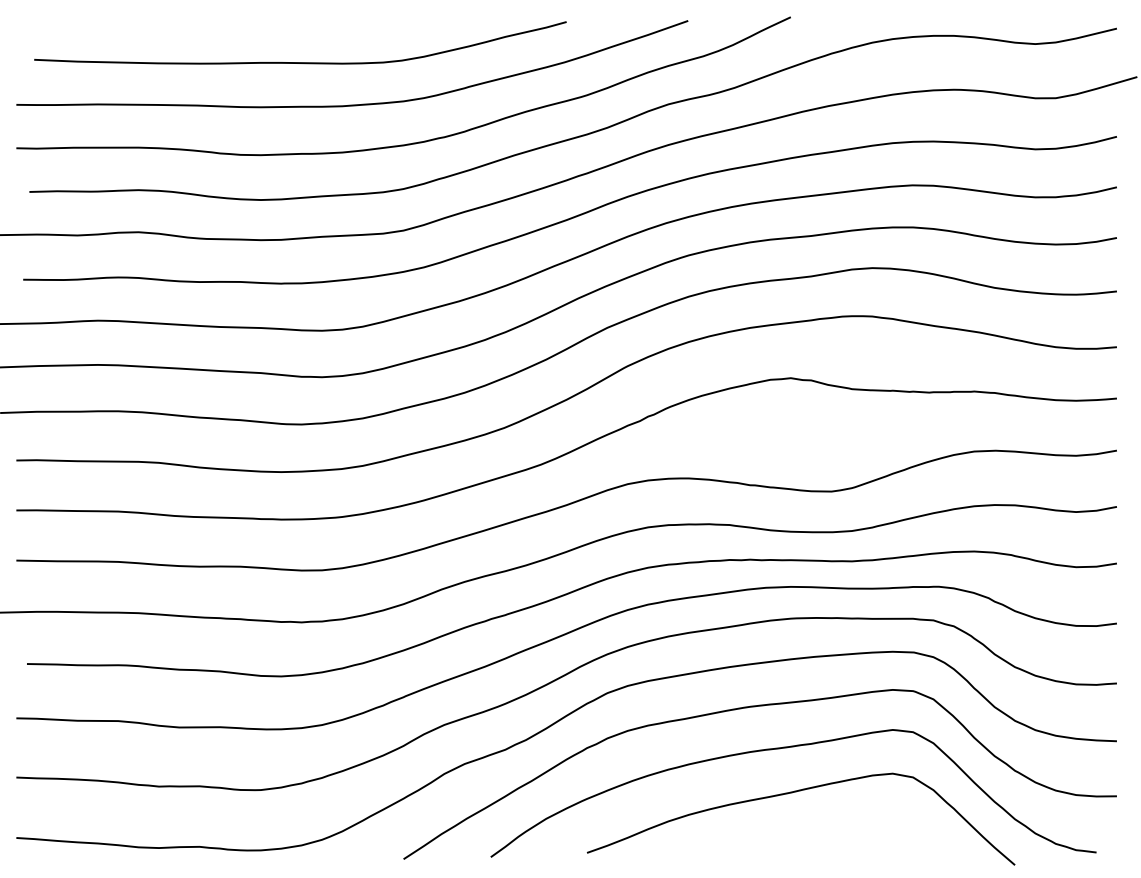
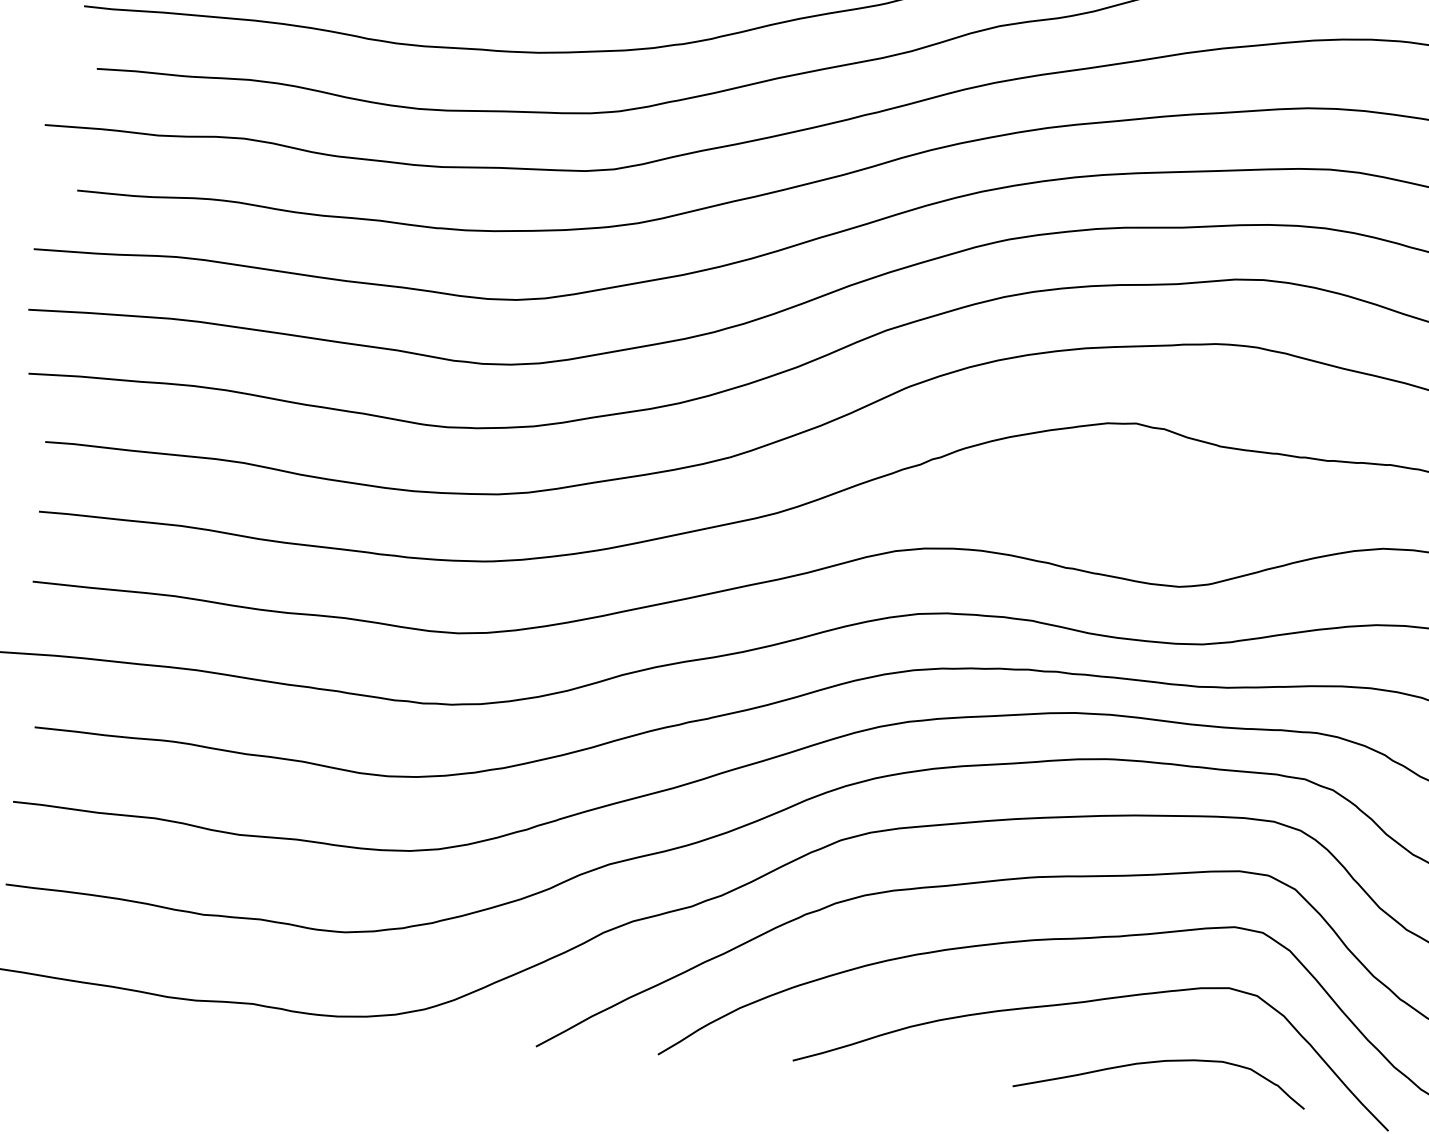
curve: (847, 831) -> (1158, 1063), added

